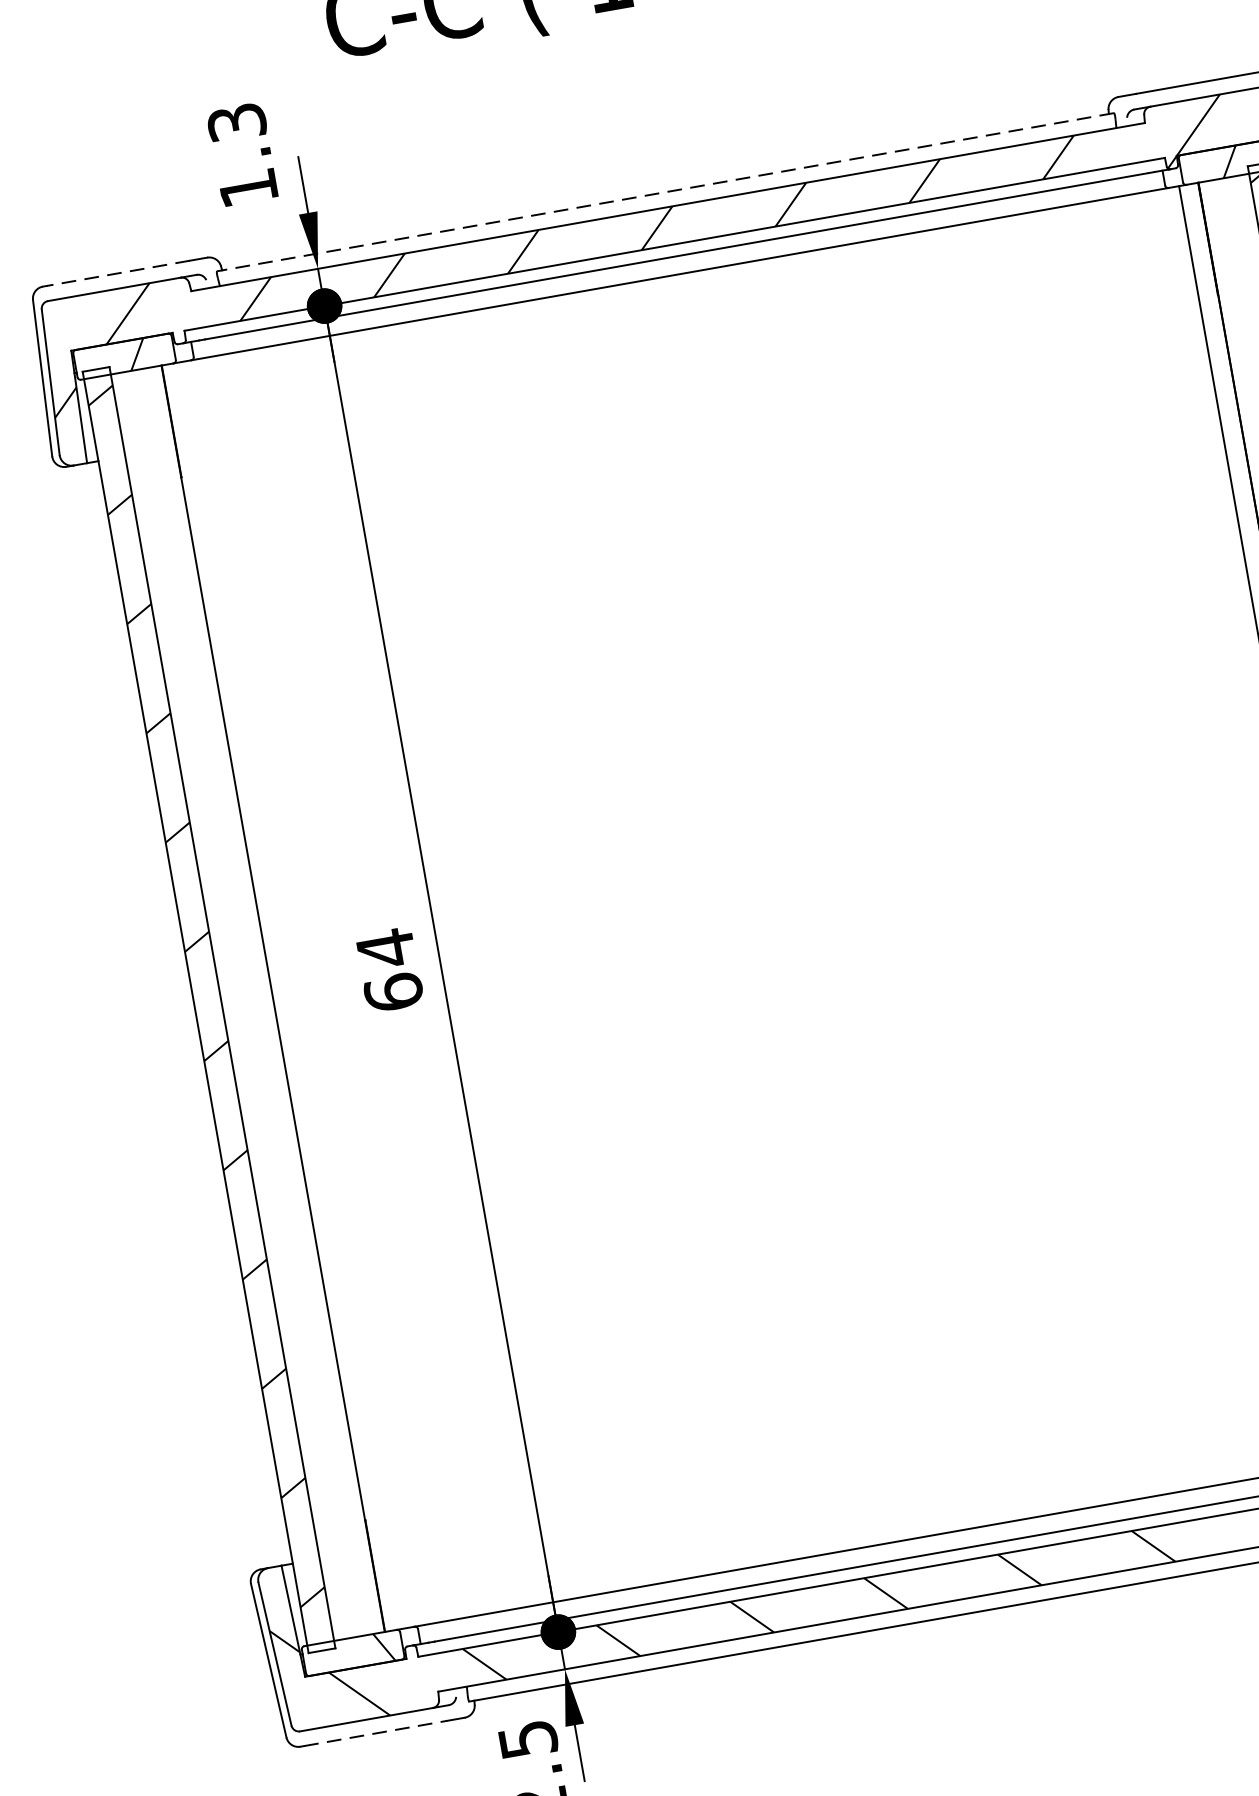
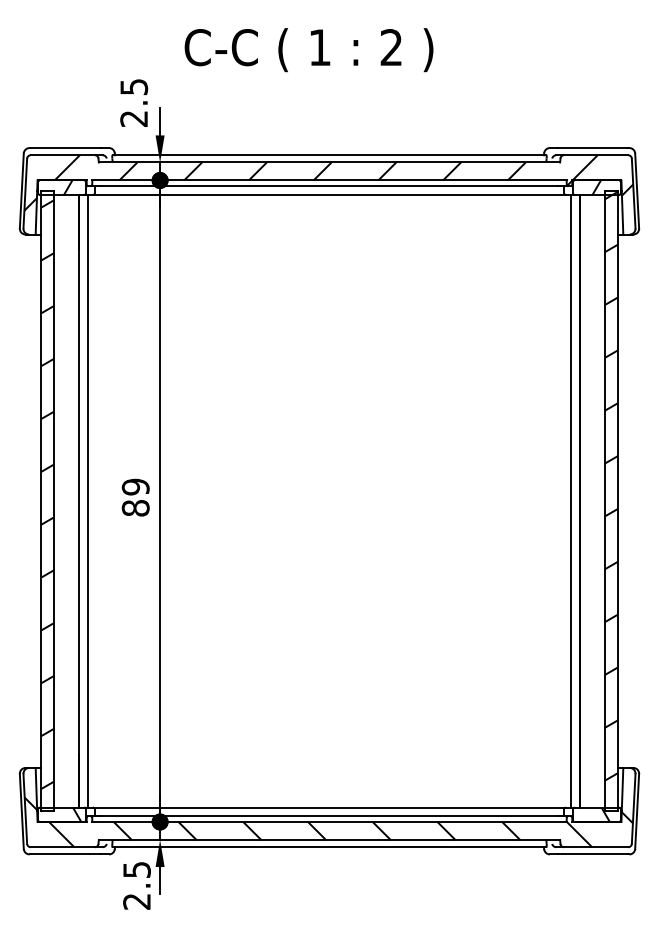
text: (241, 154) -> (133, 102), 1.3 -> 2.5
line: (665, 192) -> (329, 155), dashed -> solid
line: (119, 274) -> (66, 148), dashed -> solid
text: (389, 970) -> (135, 497), 64 -> 89
line: (293, 993) -> (88, 500), added
line: (376, 1733) -> (66, 854), dashed -> solid

